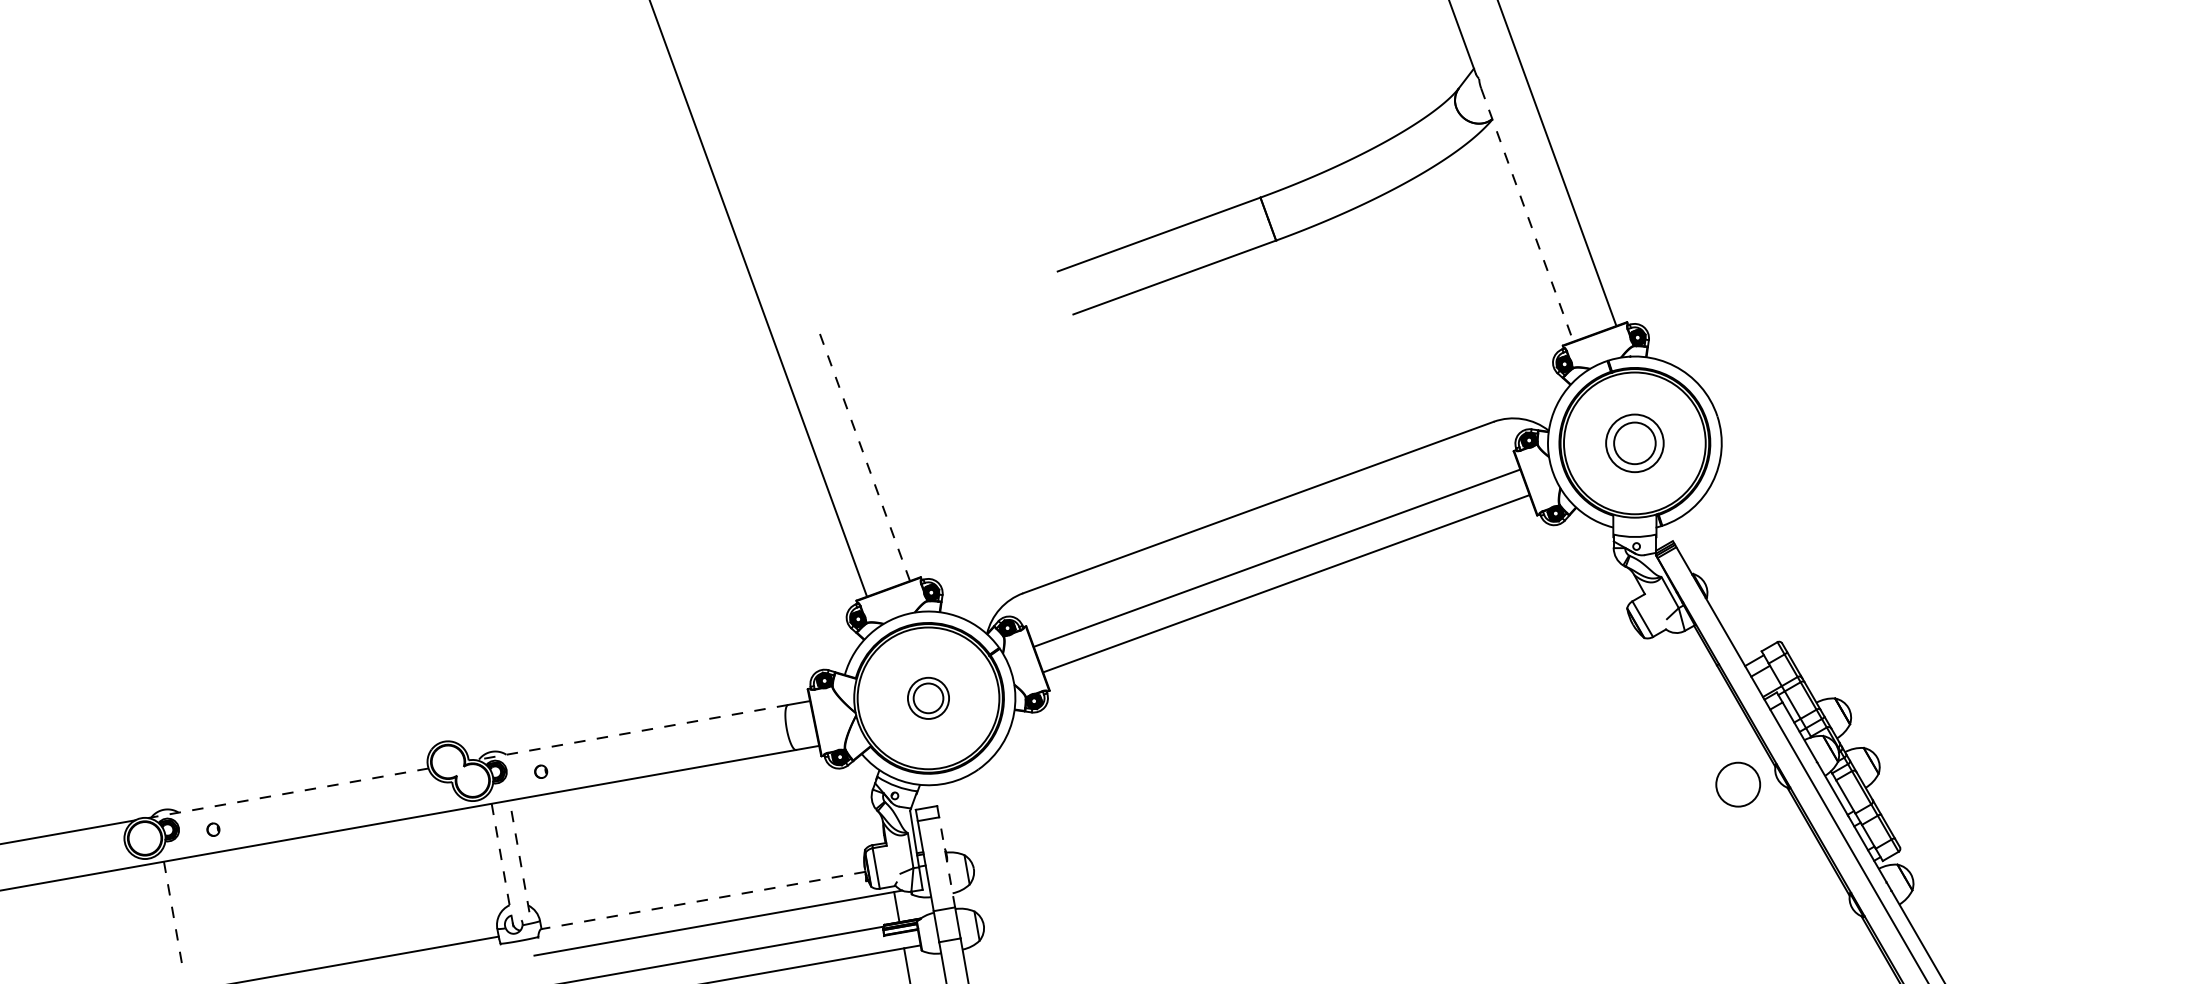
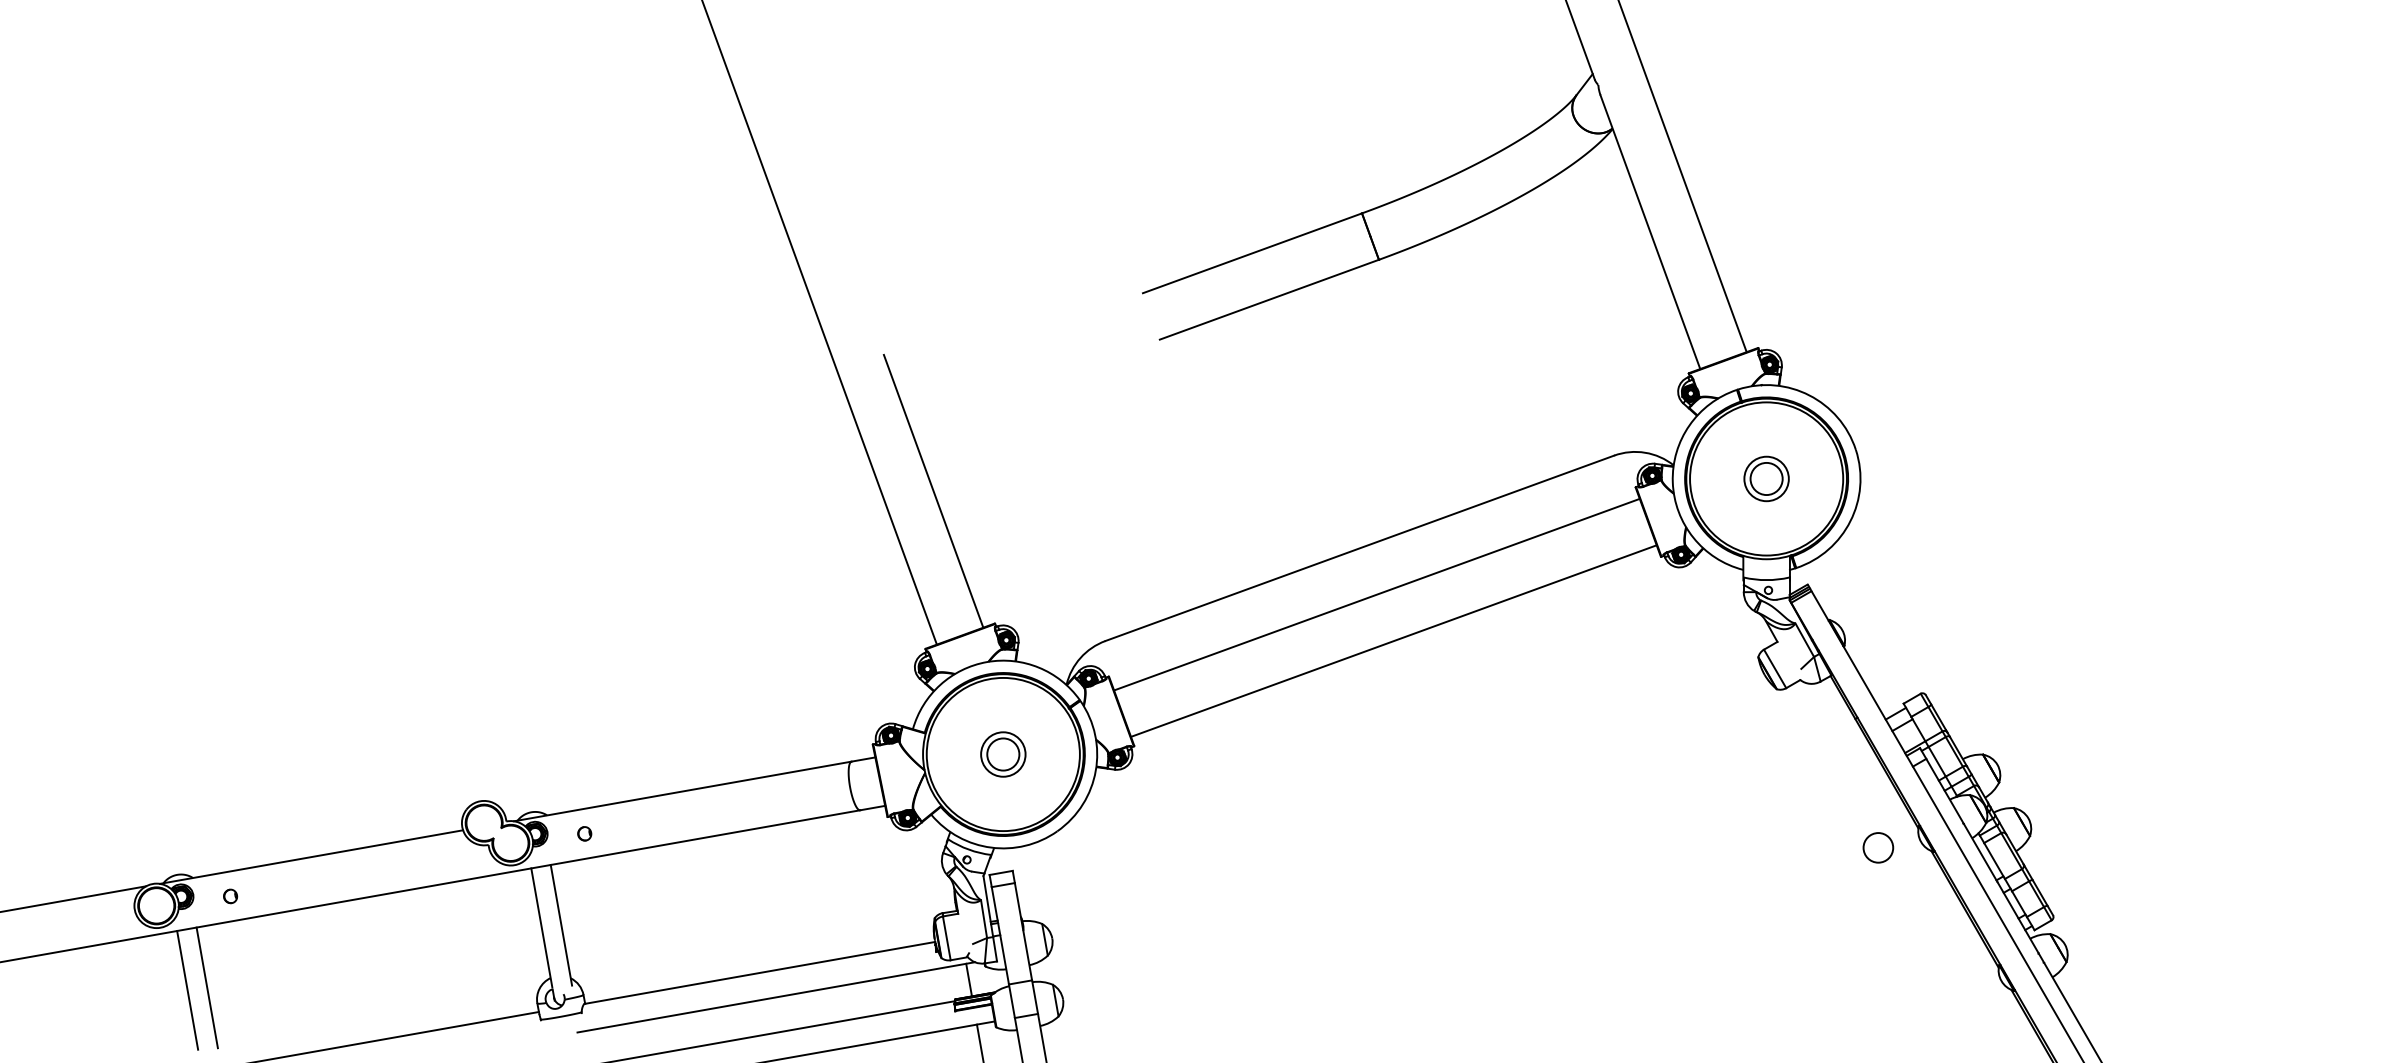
line: (1527, 215) -> (1650, 232), dashed -> solid
part: (1634, 442) -> (1766, 478), size x0.71
line: (863, 454) -> (933, 490), dashed -> solid
line: (1276, 557) -> (1393, 640), moved
line: (1285, 583) -> (1376, 594), moved
line: (631, 732) -> (682, 791), dashed -> solid
circle: (1738, 784) -> (1878, 847), size x0.62
line: (288, 793) -> (311, 857), dashed -> solid
line: (519, 855) -> (561, 924), dashed -> solid
line: (501, 859) -> (541, 928), dashed -> solid
line: (947, 862) -> (1023, 931), dashed -> solid
line: (702, 901) -> (759, 973), dashed -> solid
line: (191, 913) -> (206, 987), added
line: (173, 916) -> (187, 990), dashed -> solid

